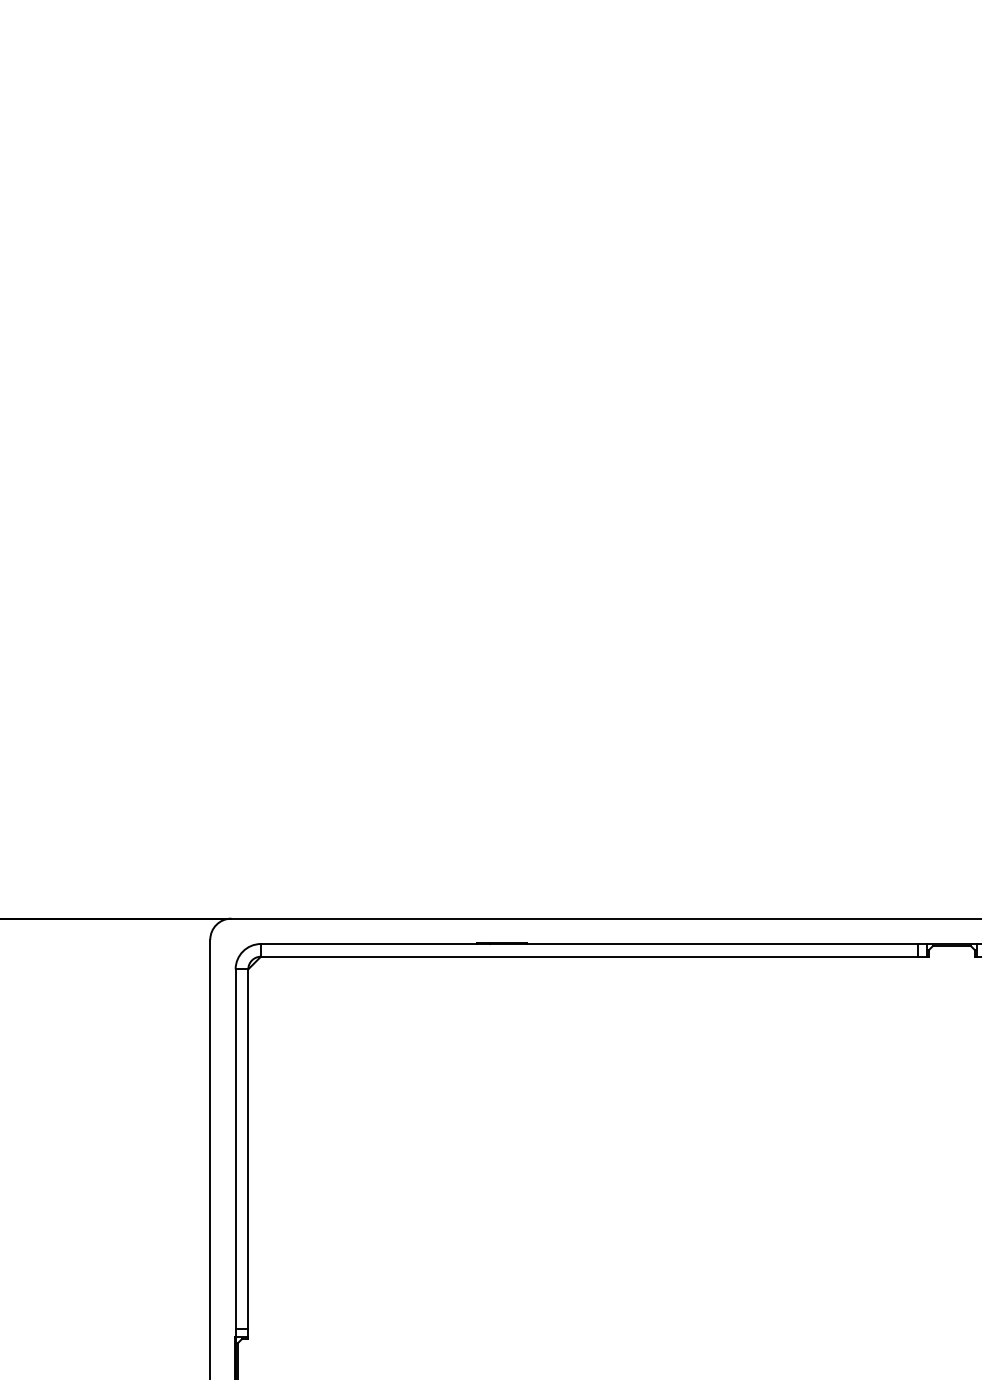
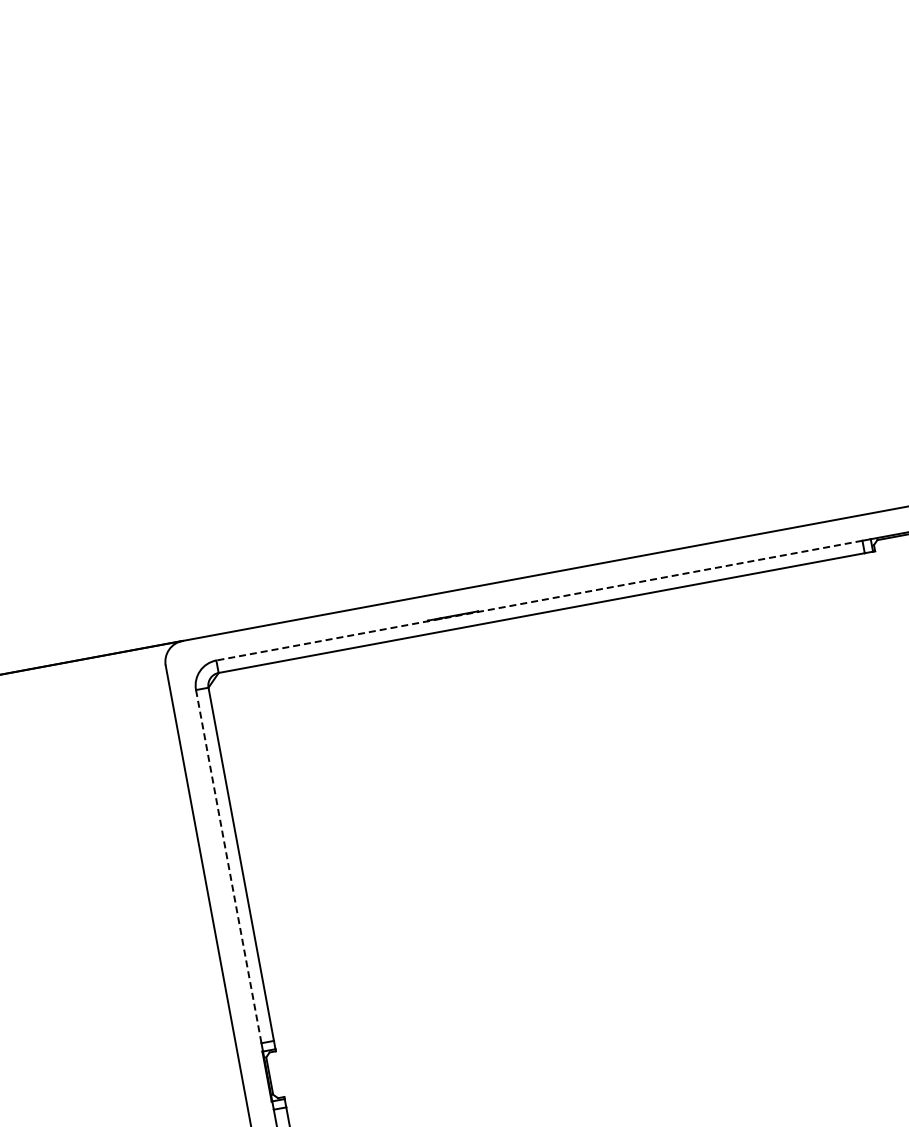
line: (589, 944) -> (539, 601), solid -> dashed
line: (235, 1148) -> (228, 866), solid -> dashed

